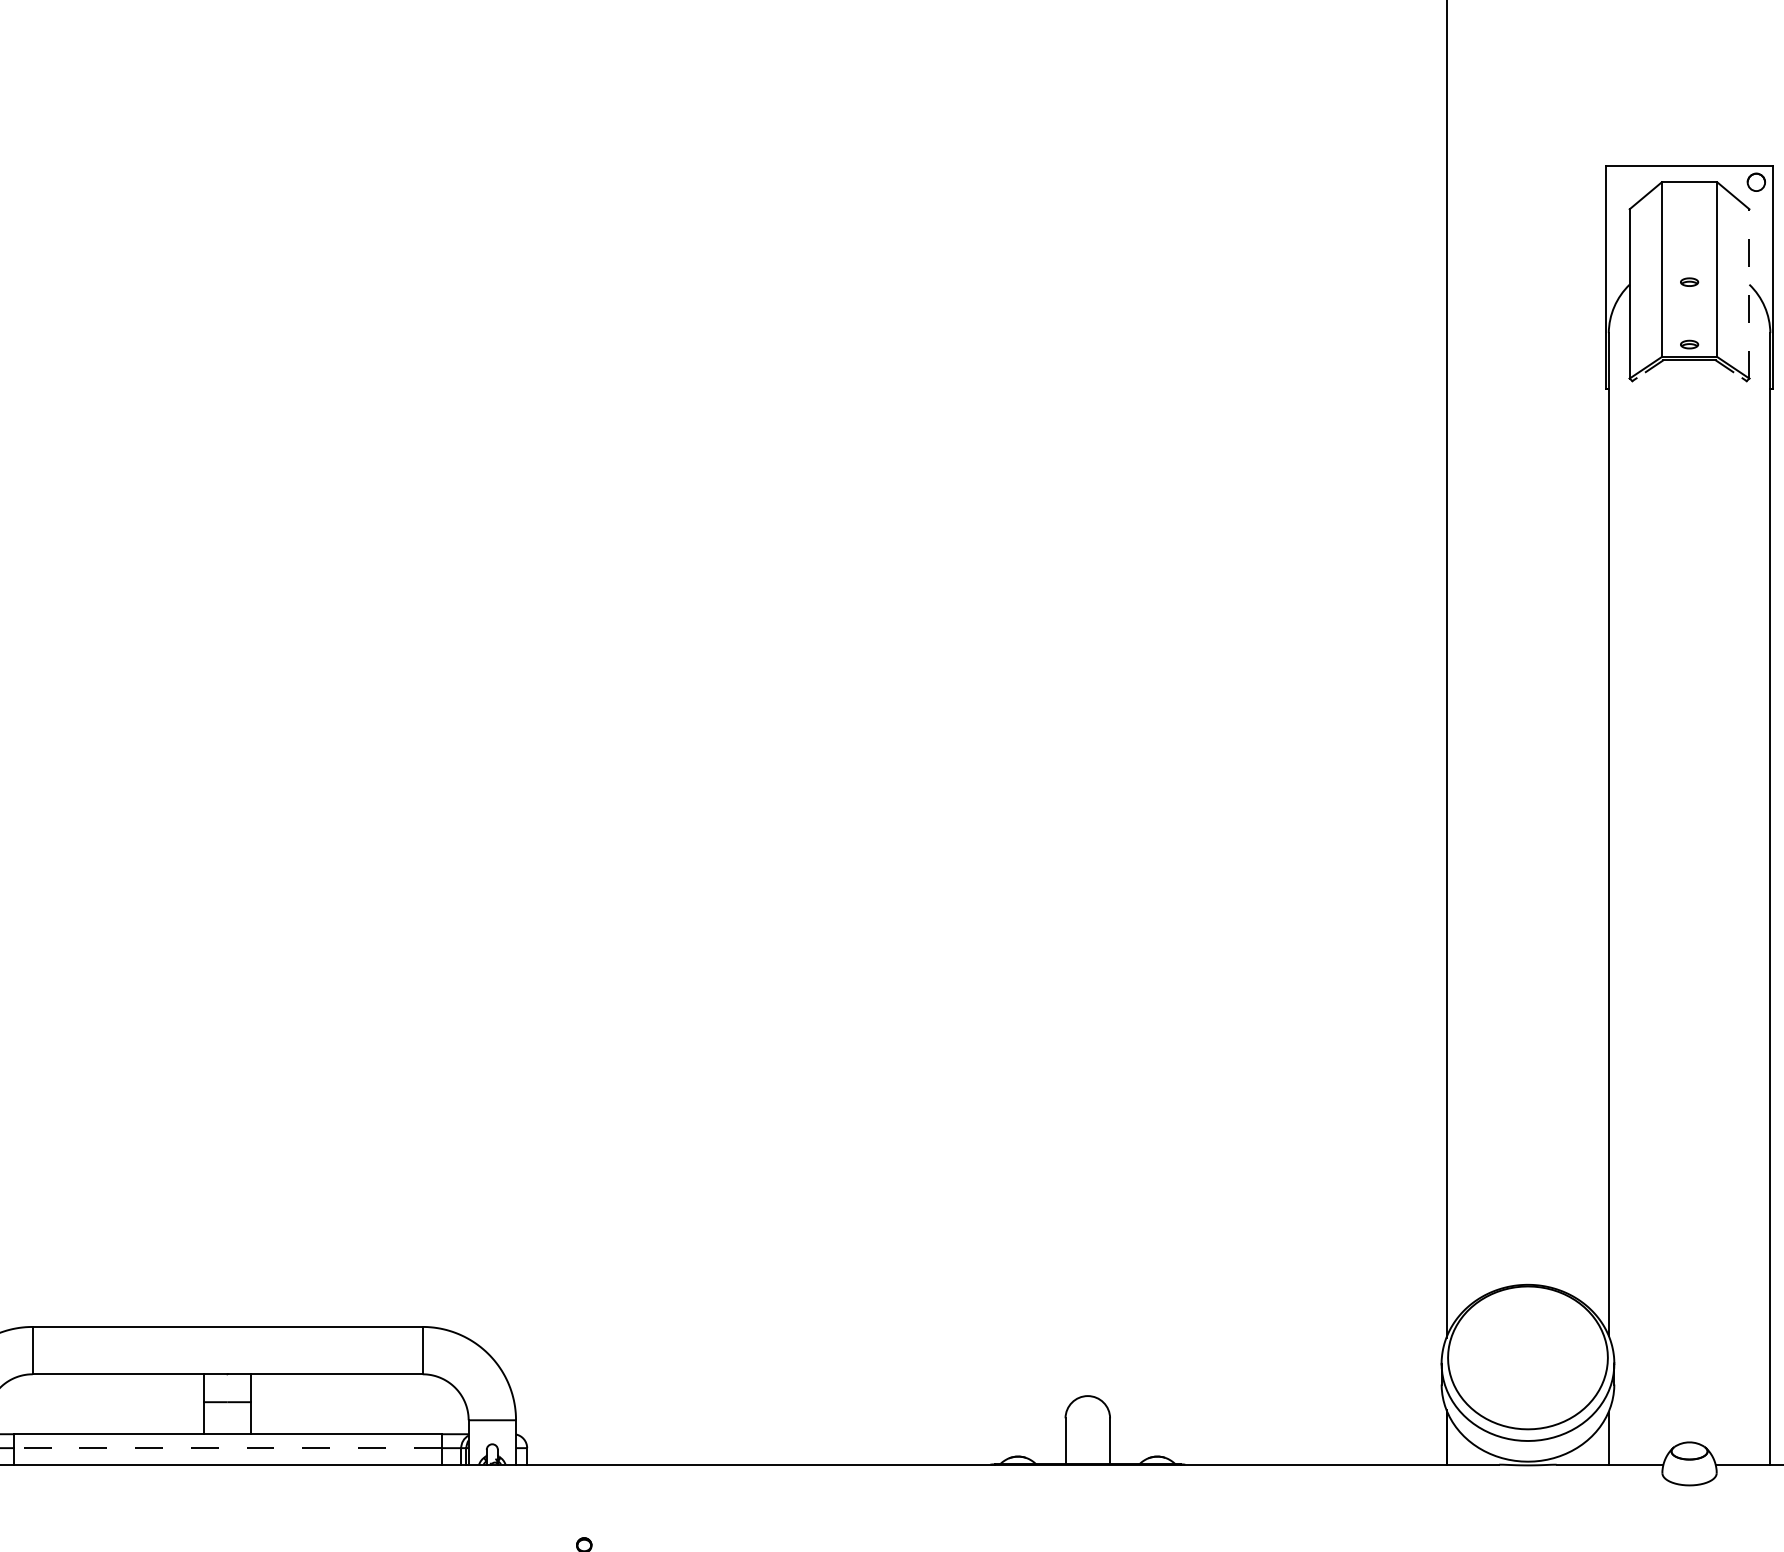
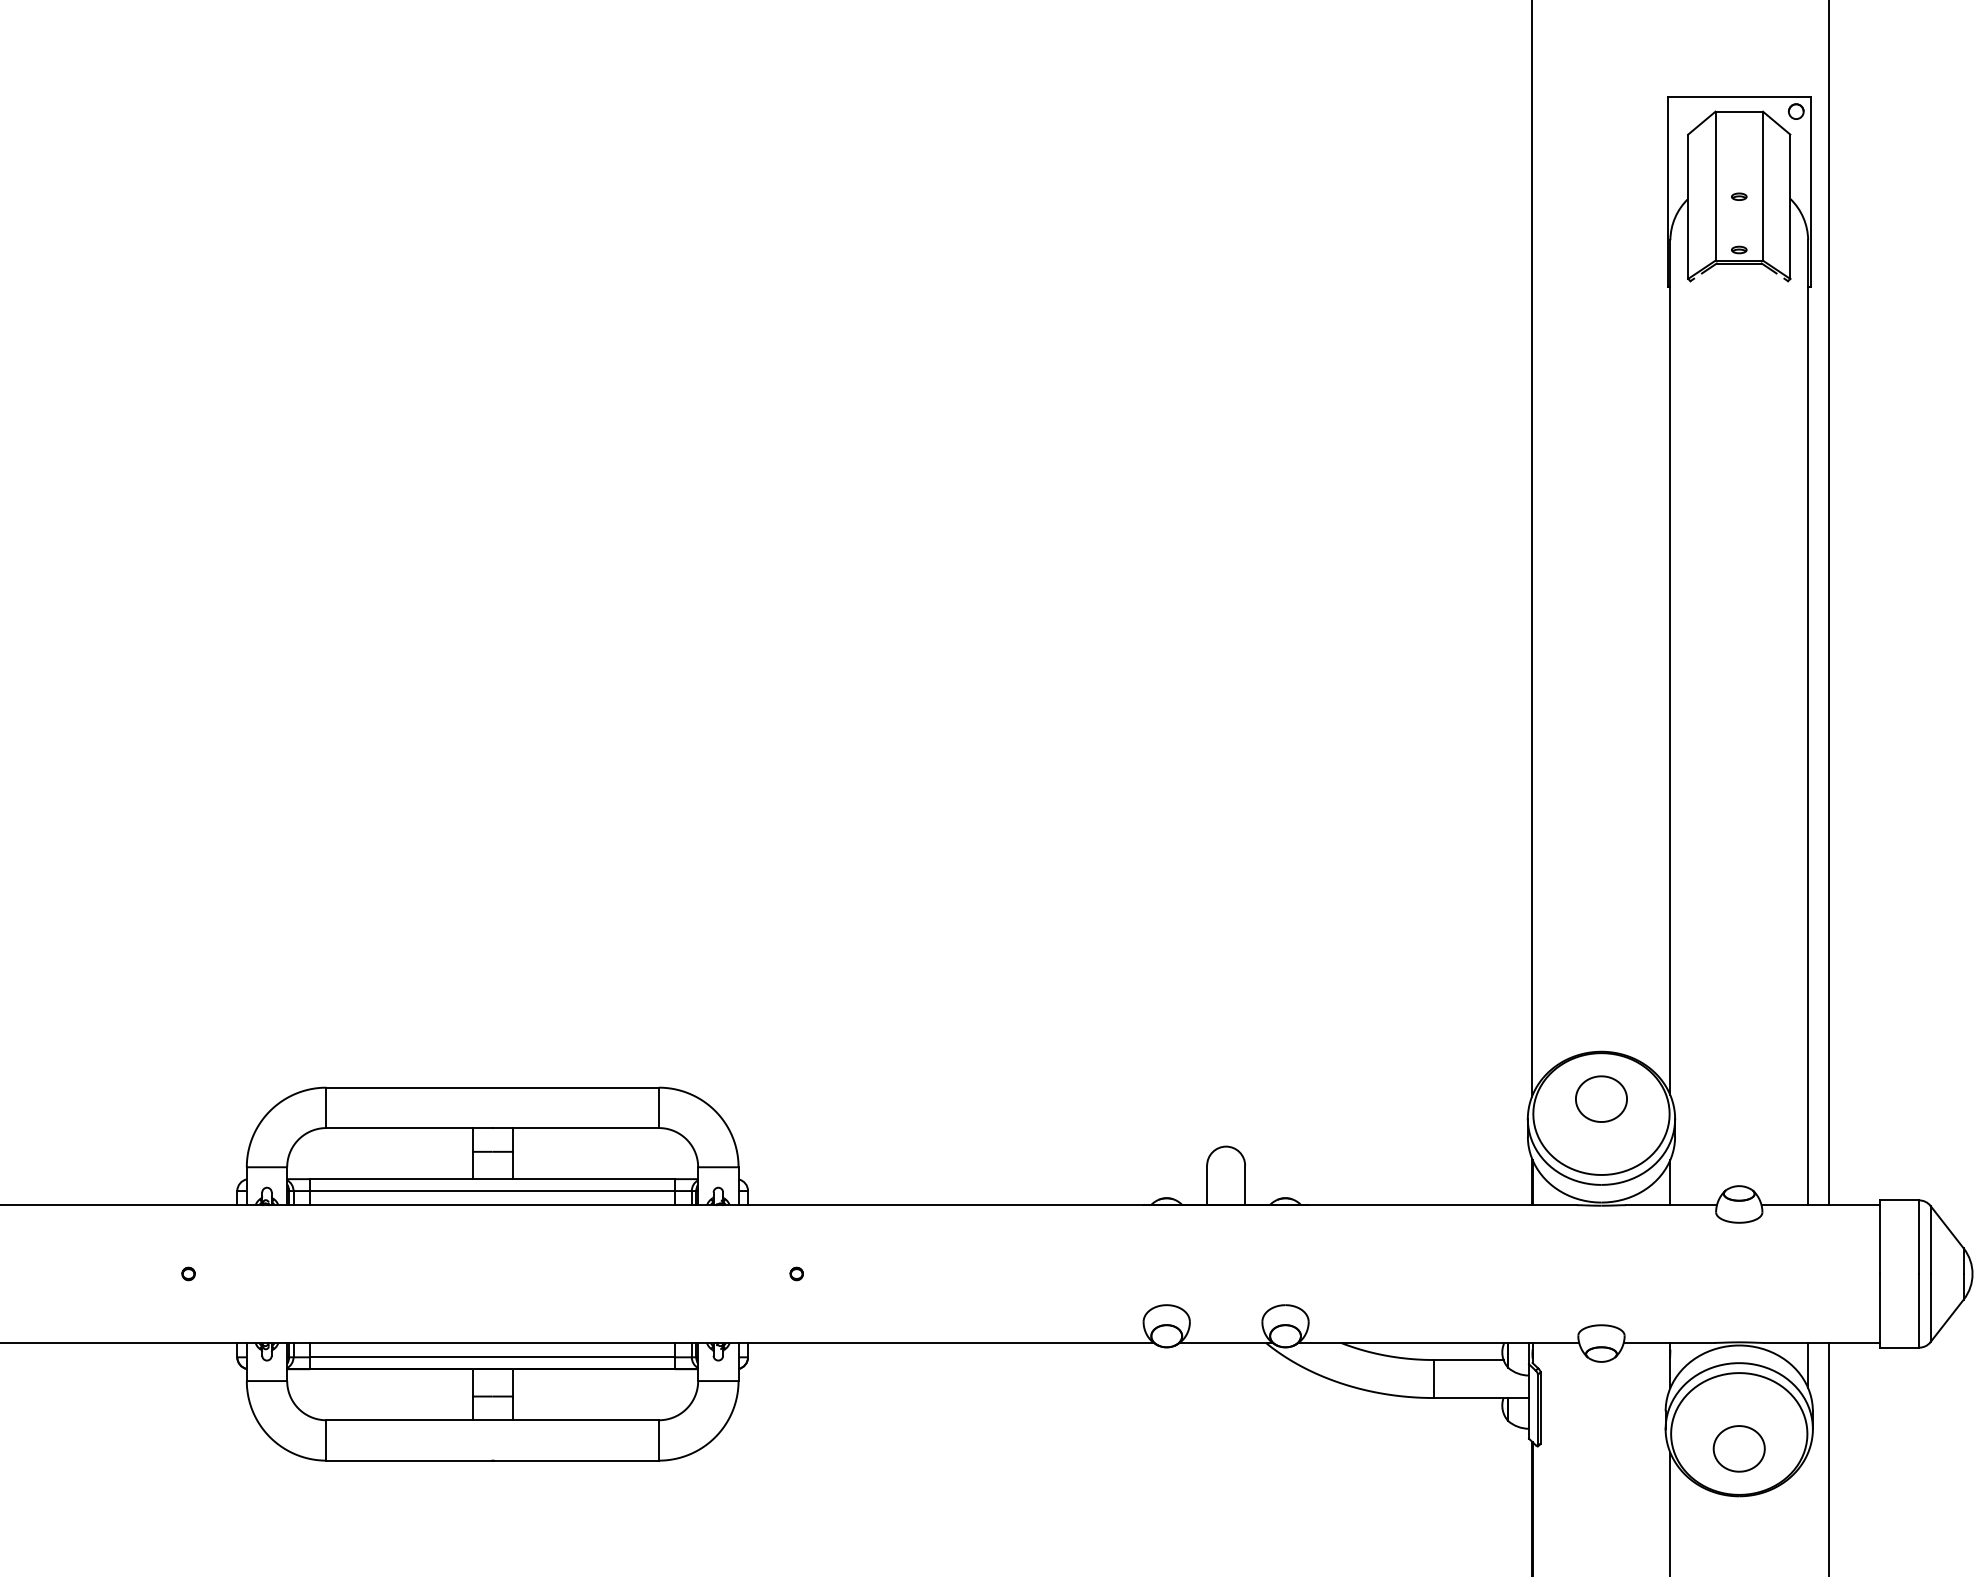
line: (1749, 293) -> (1790, 206), dashed -> solid
part: (1528, 1339) -> (1601, 1098), added
line: (227, 1448) -> (492, 1191), dashed -> solid

